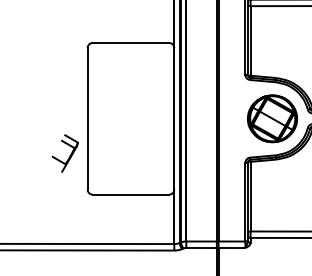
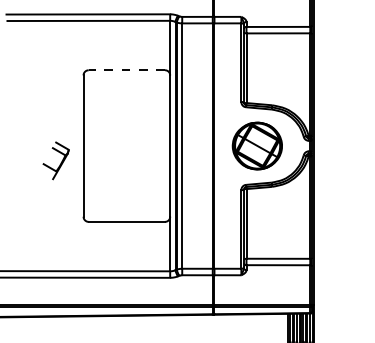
line: (130, 43) -> (126, 70), solid -> dashed
part: (271, 118) -> (256, 145), moved
part: (64, 153) -> (55, 160), moved

